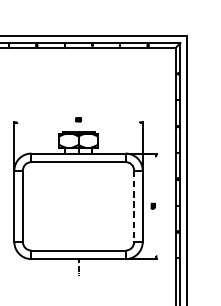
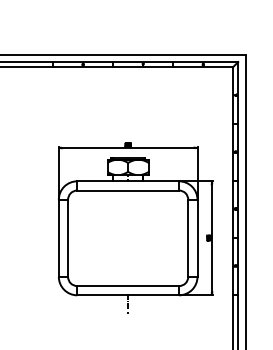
line: (77, 122) -> (127, 147), added
line: (134, 206) -> (188, 238), dashed -> solid
line: (156, 206) -> (212, 238), added

